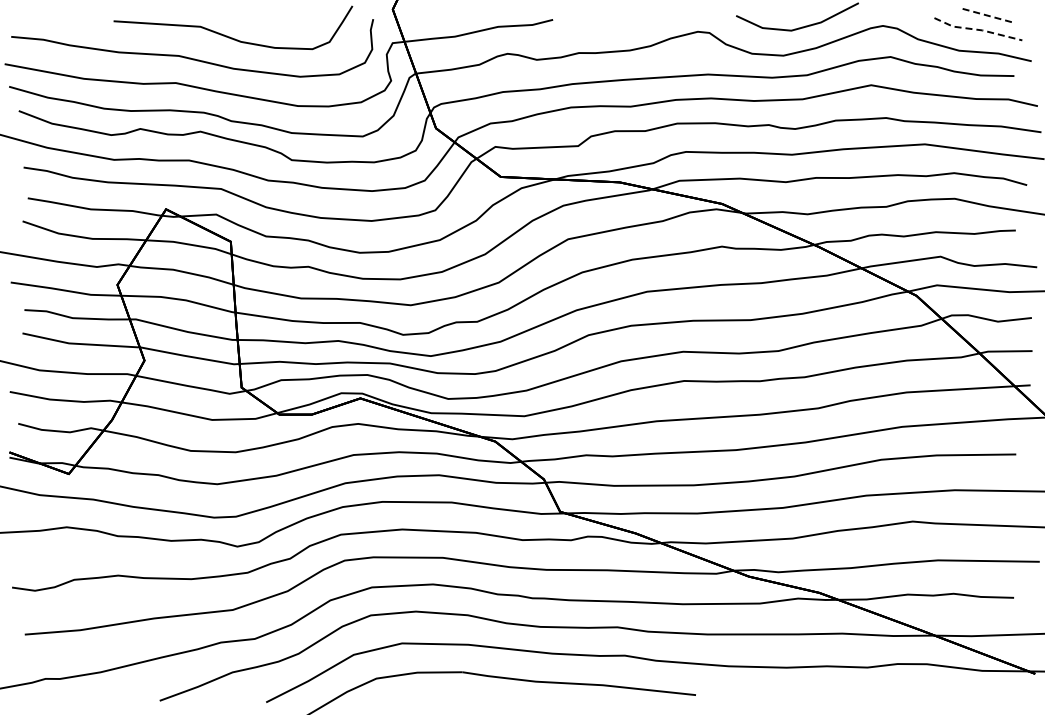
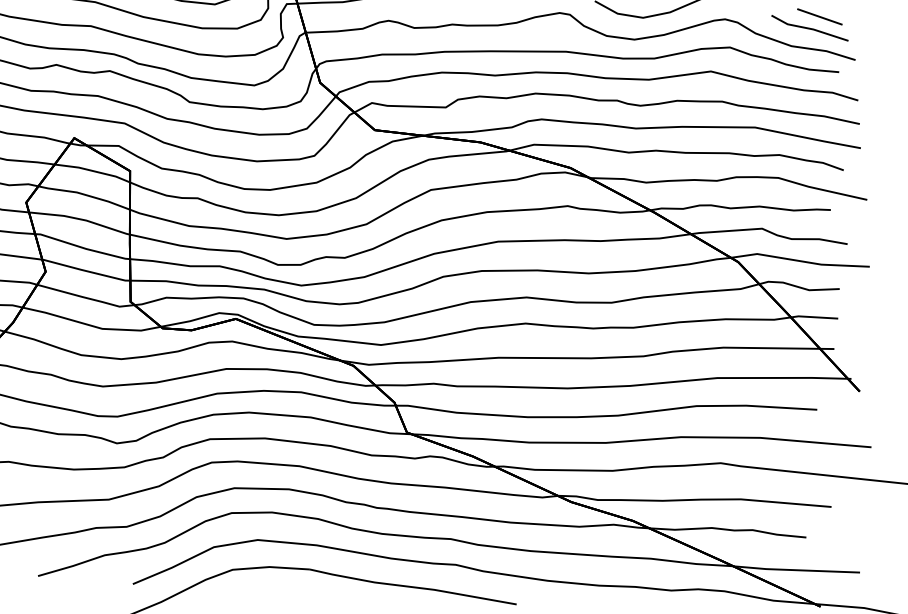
line: (988, 15) -> (819, 16), dashed -> solid
line: (978, 29) -> (810, 28), dashed -> solid

